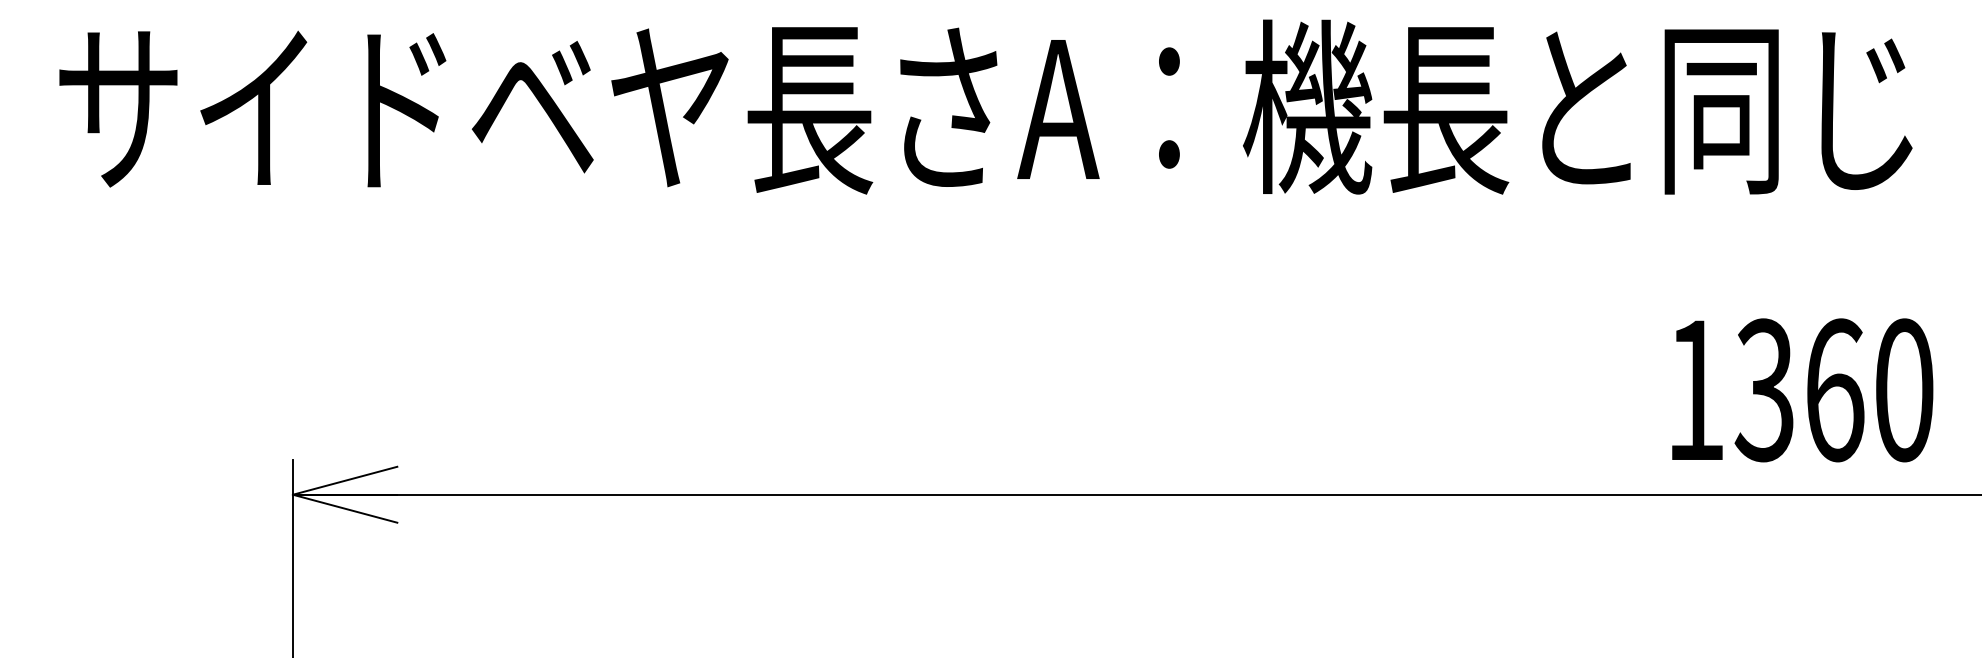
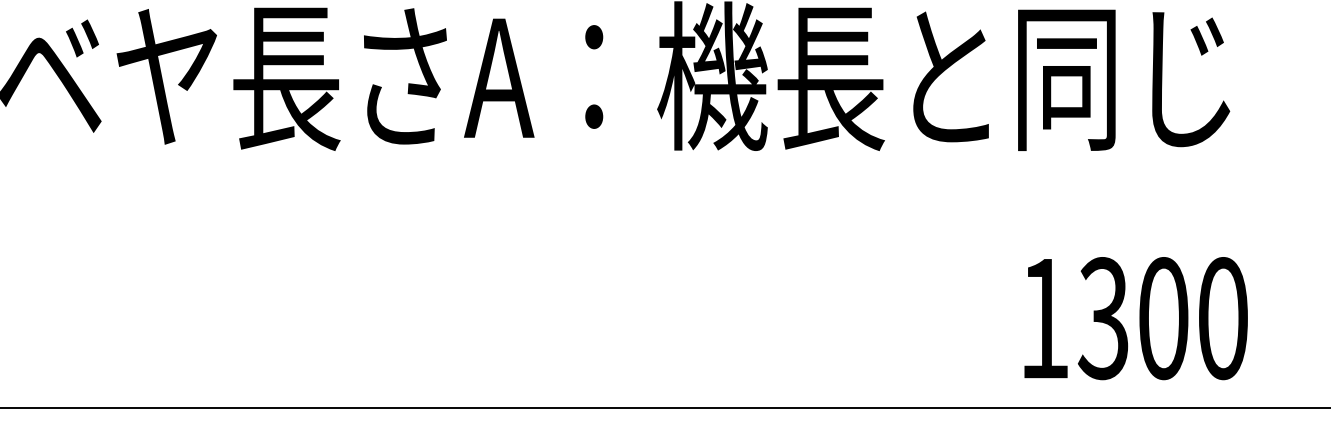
text: (1835, 390) -> (1164, 318), 1360 -> 1300

